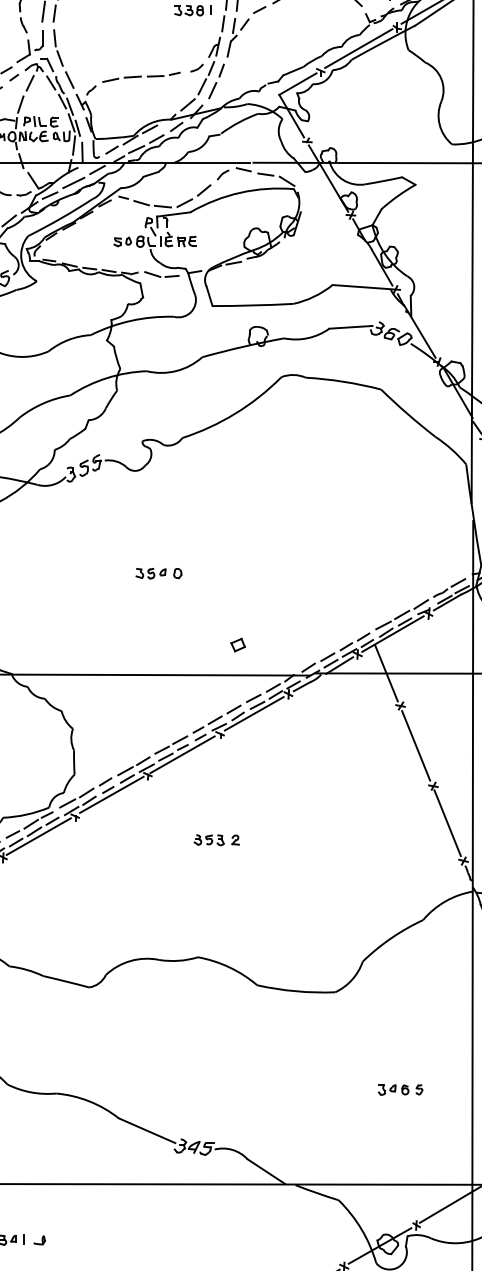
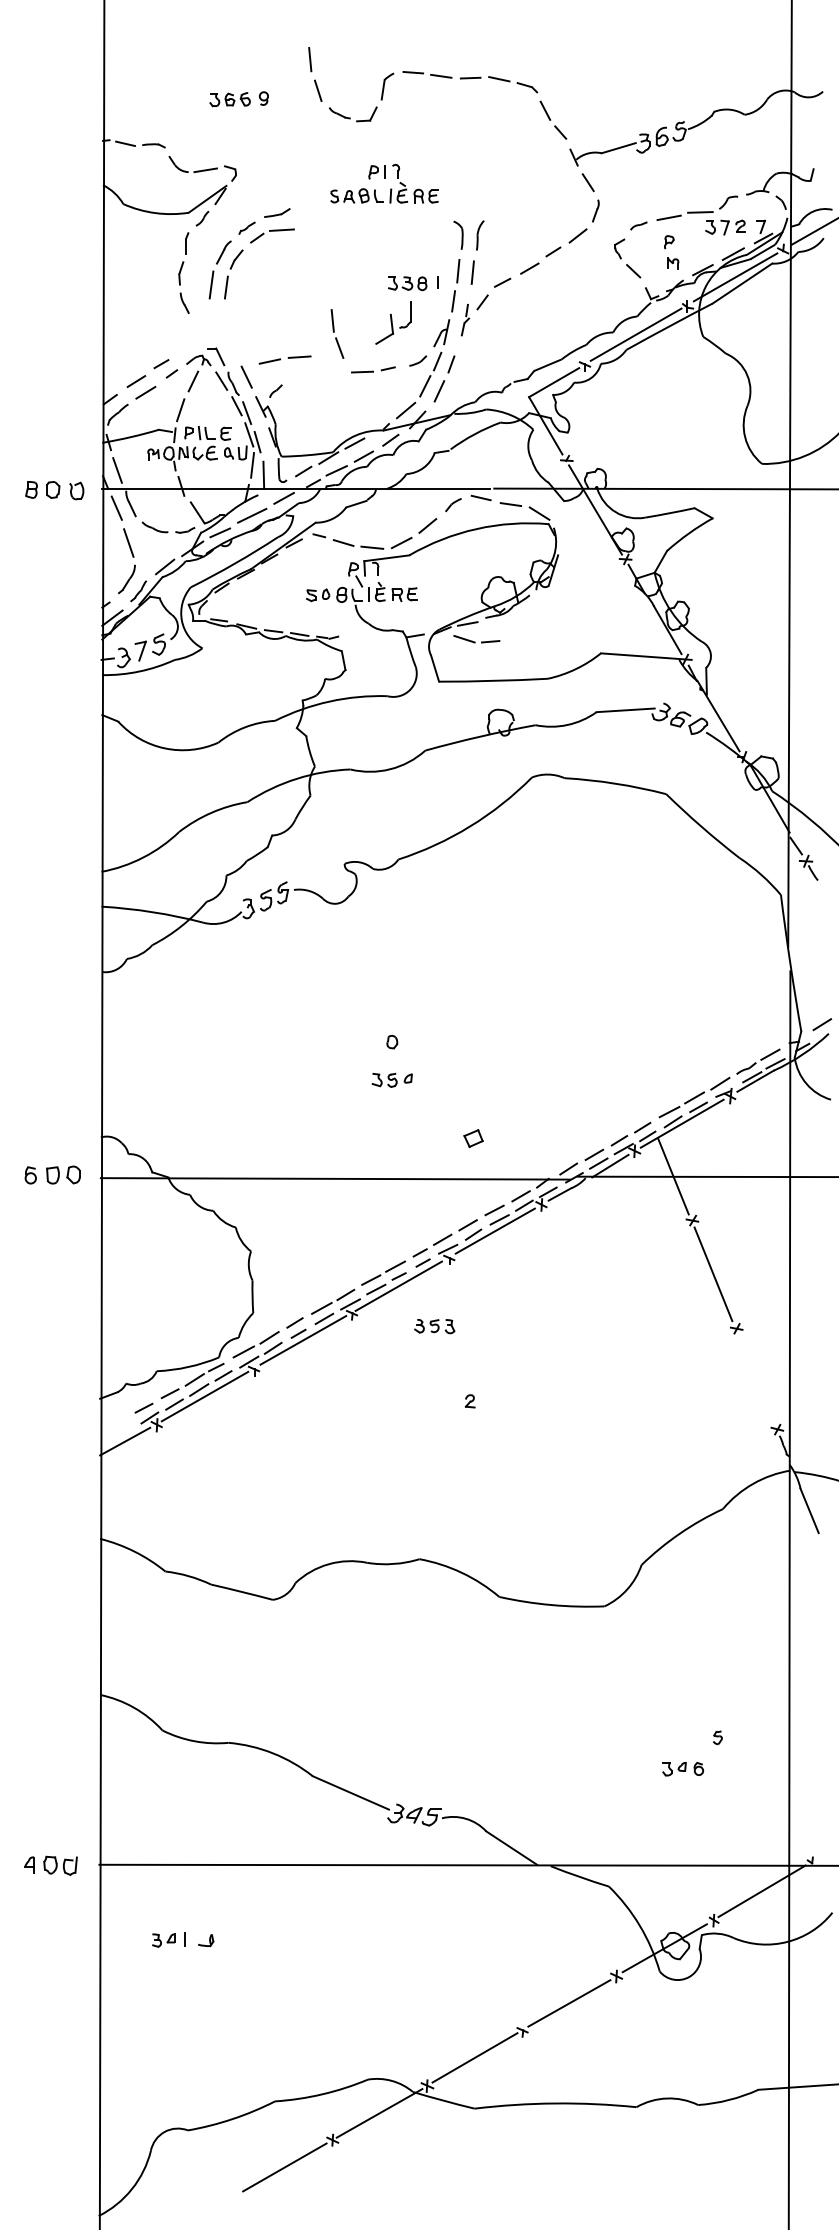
part: (232, 37) -> (465, 319), size x0.6
part: (30, 46) -> (393, 322), moved
part: (58, 47) -> (337, 333), moved
part: (121, 78) -> (284, 359), moved
part: (161, 274) -> (476, 639), moved
part: (150, 573) -> (391, 1079), moved
line: (447, 823) -> (755, 1378), removed
part: (209, 840) -> (434, 1326), moved
part: (393, 1090) -> (682, 1769), moved

